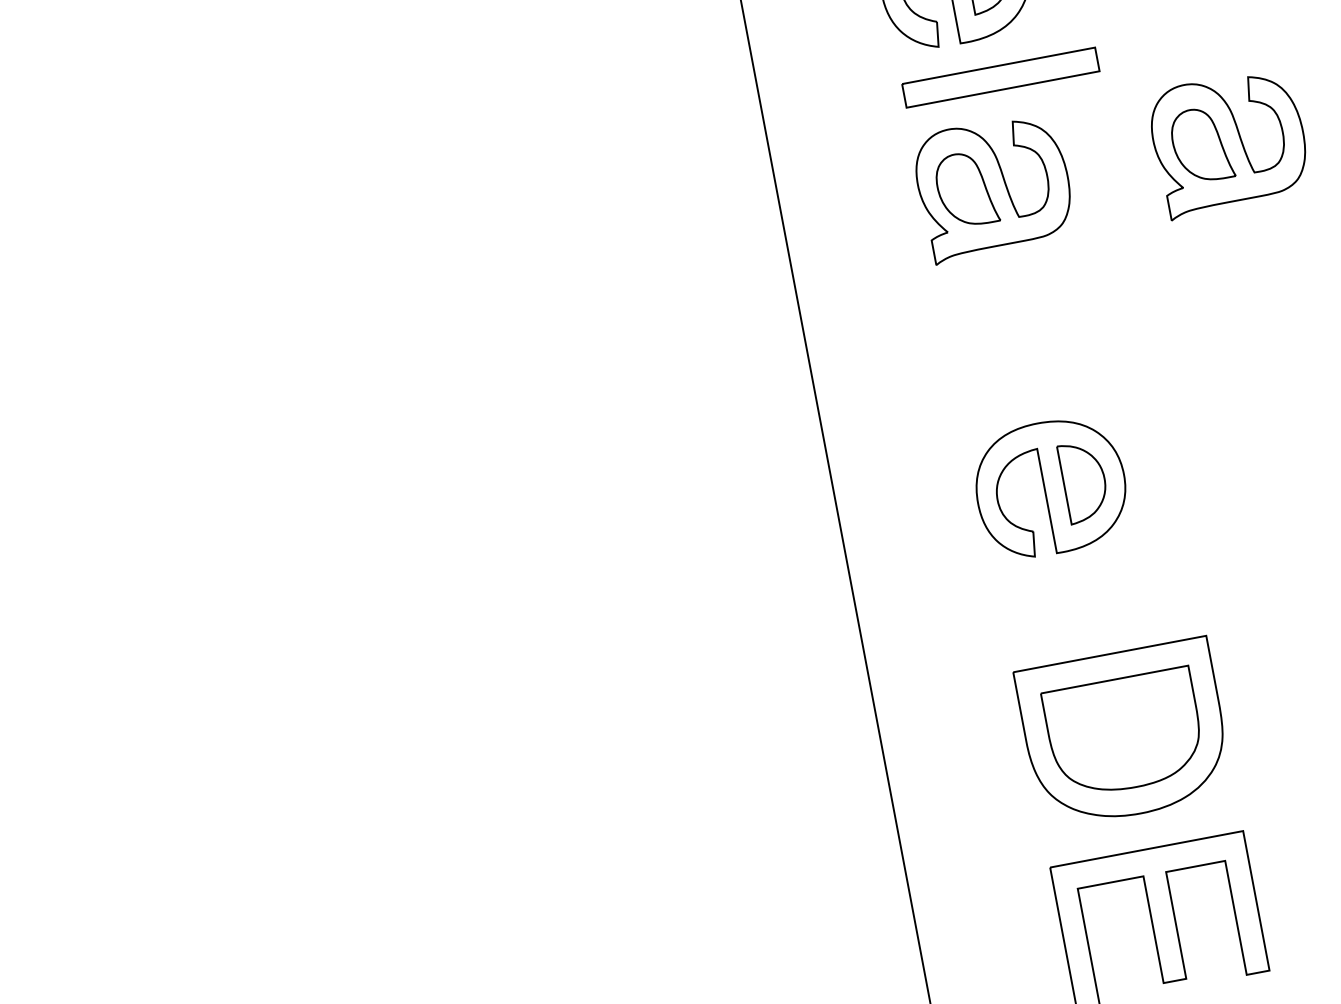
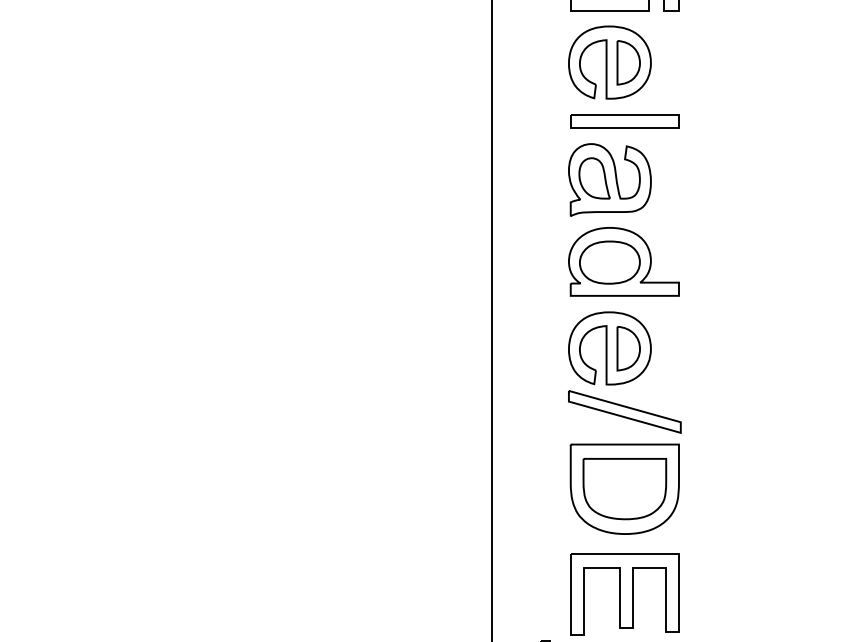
part: (1228, 142) -> (741, 179), removed
part: (1045, 328) -> (623, 261), added
part: (1097, 595) -> (624, 411), added

